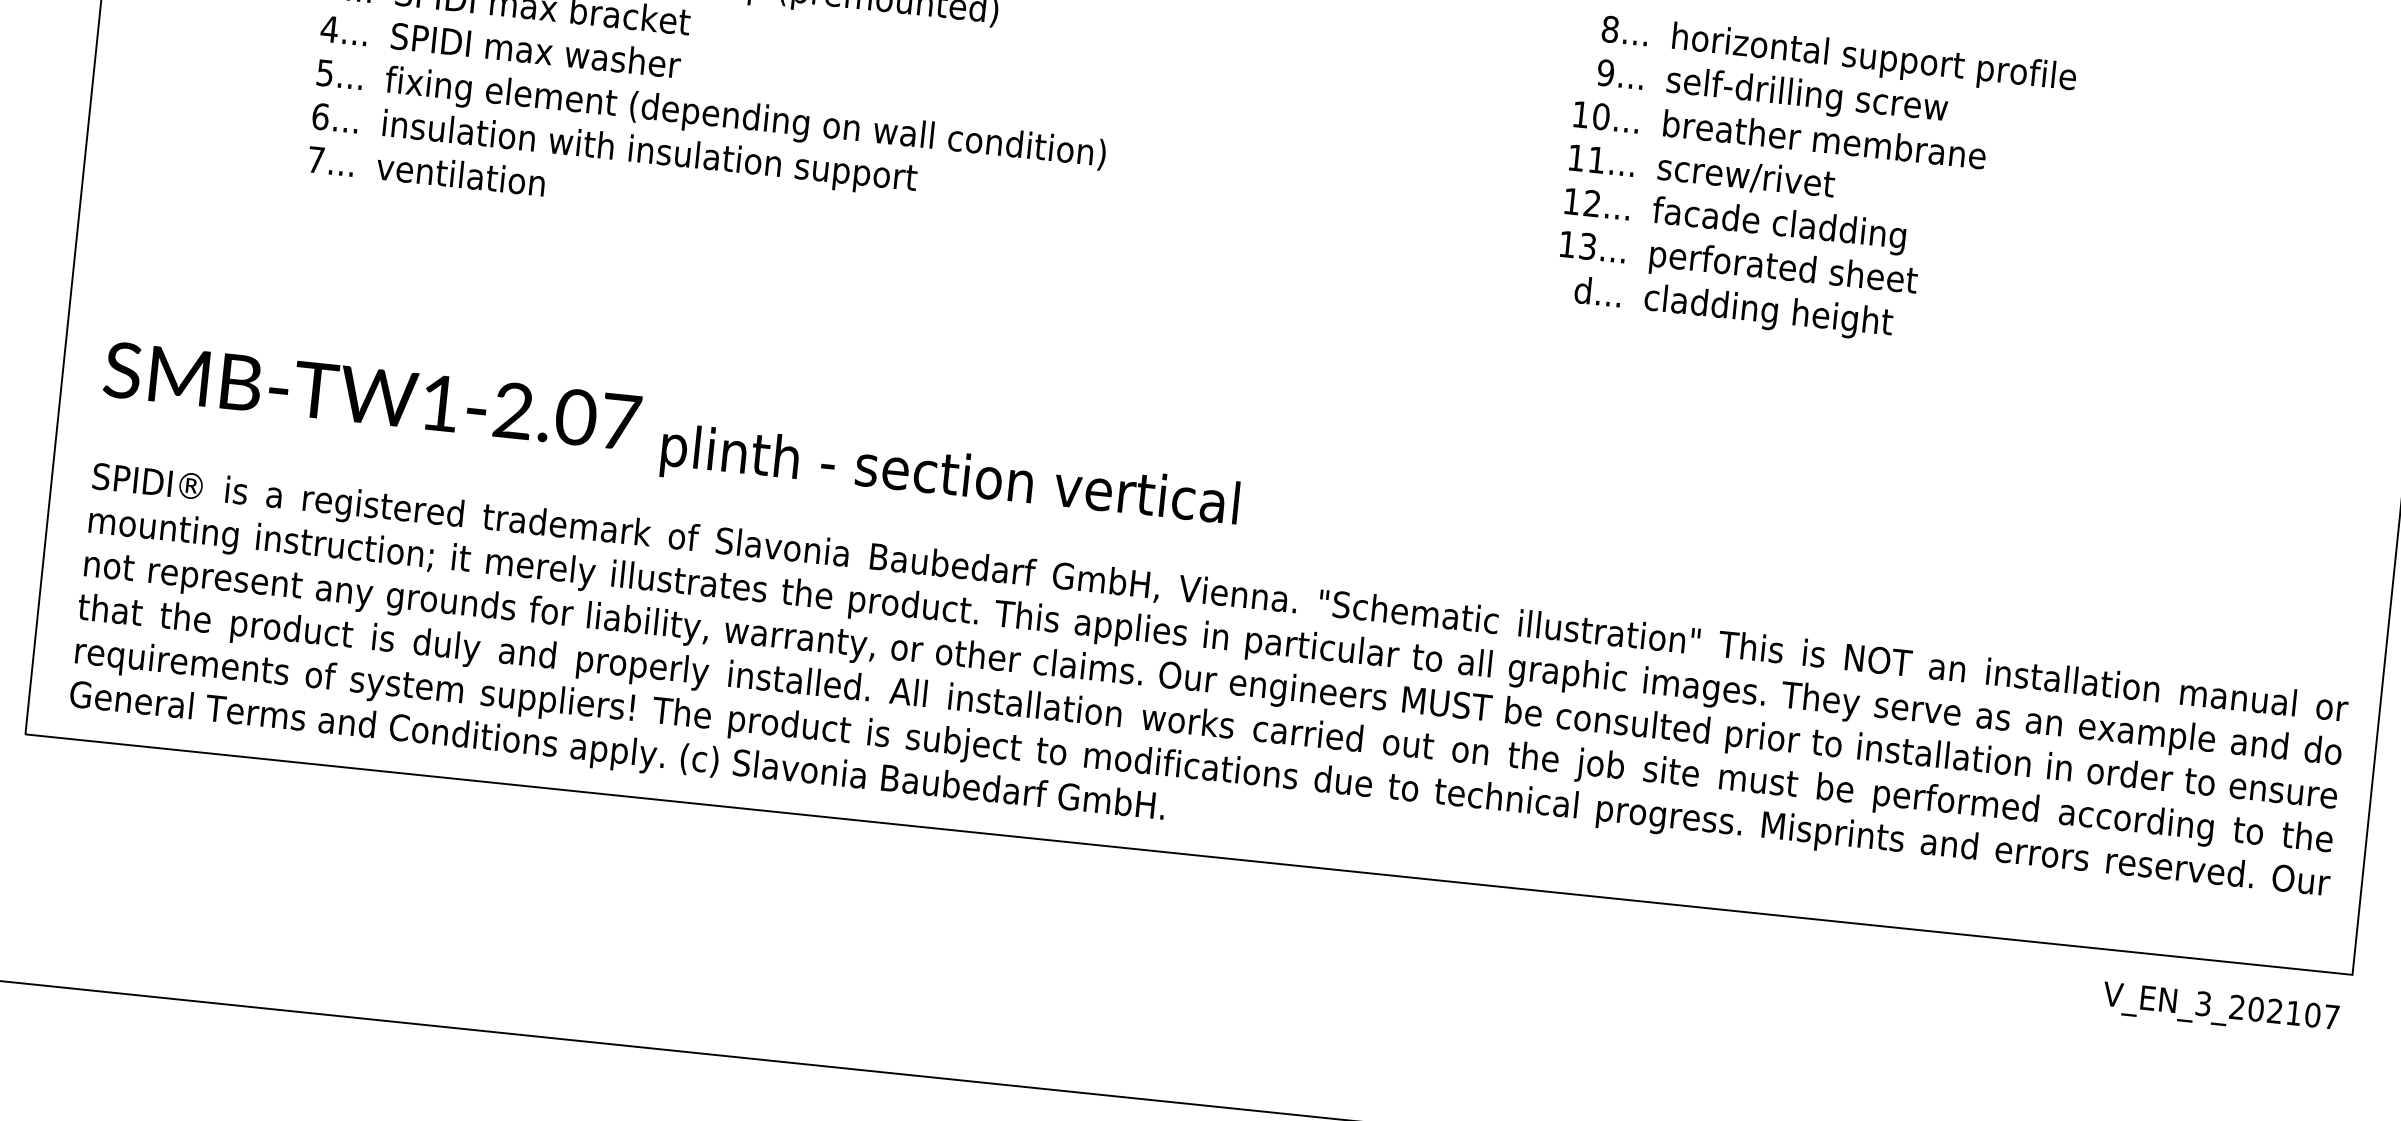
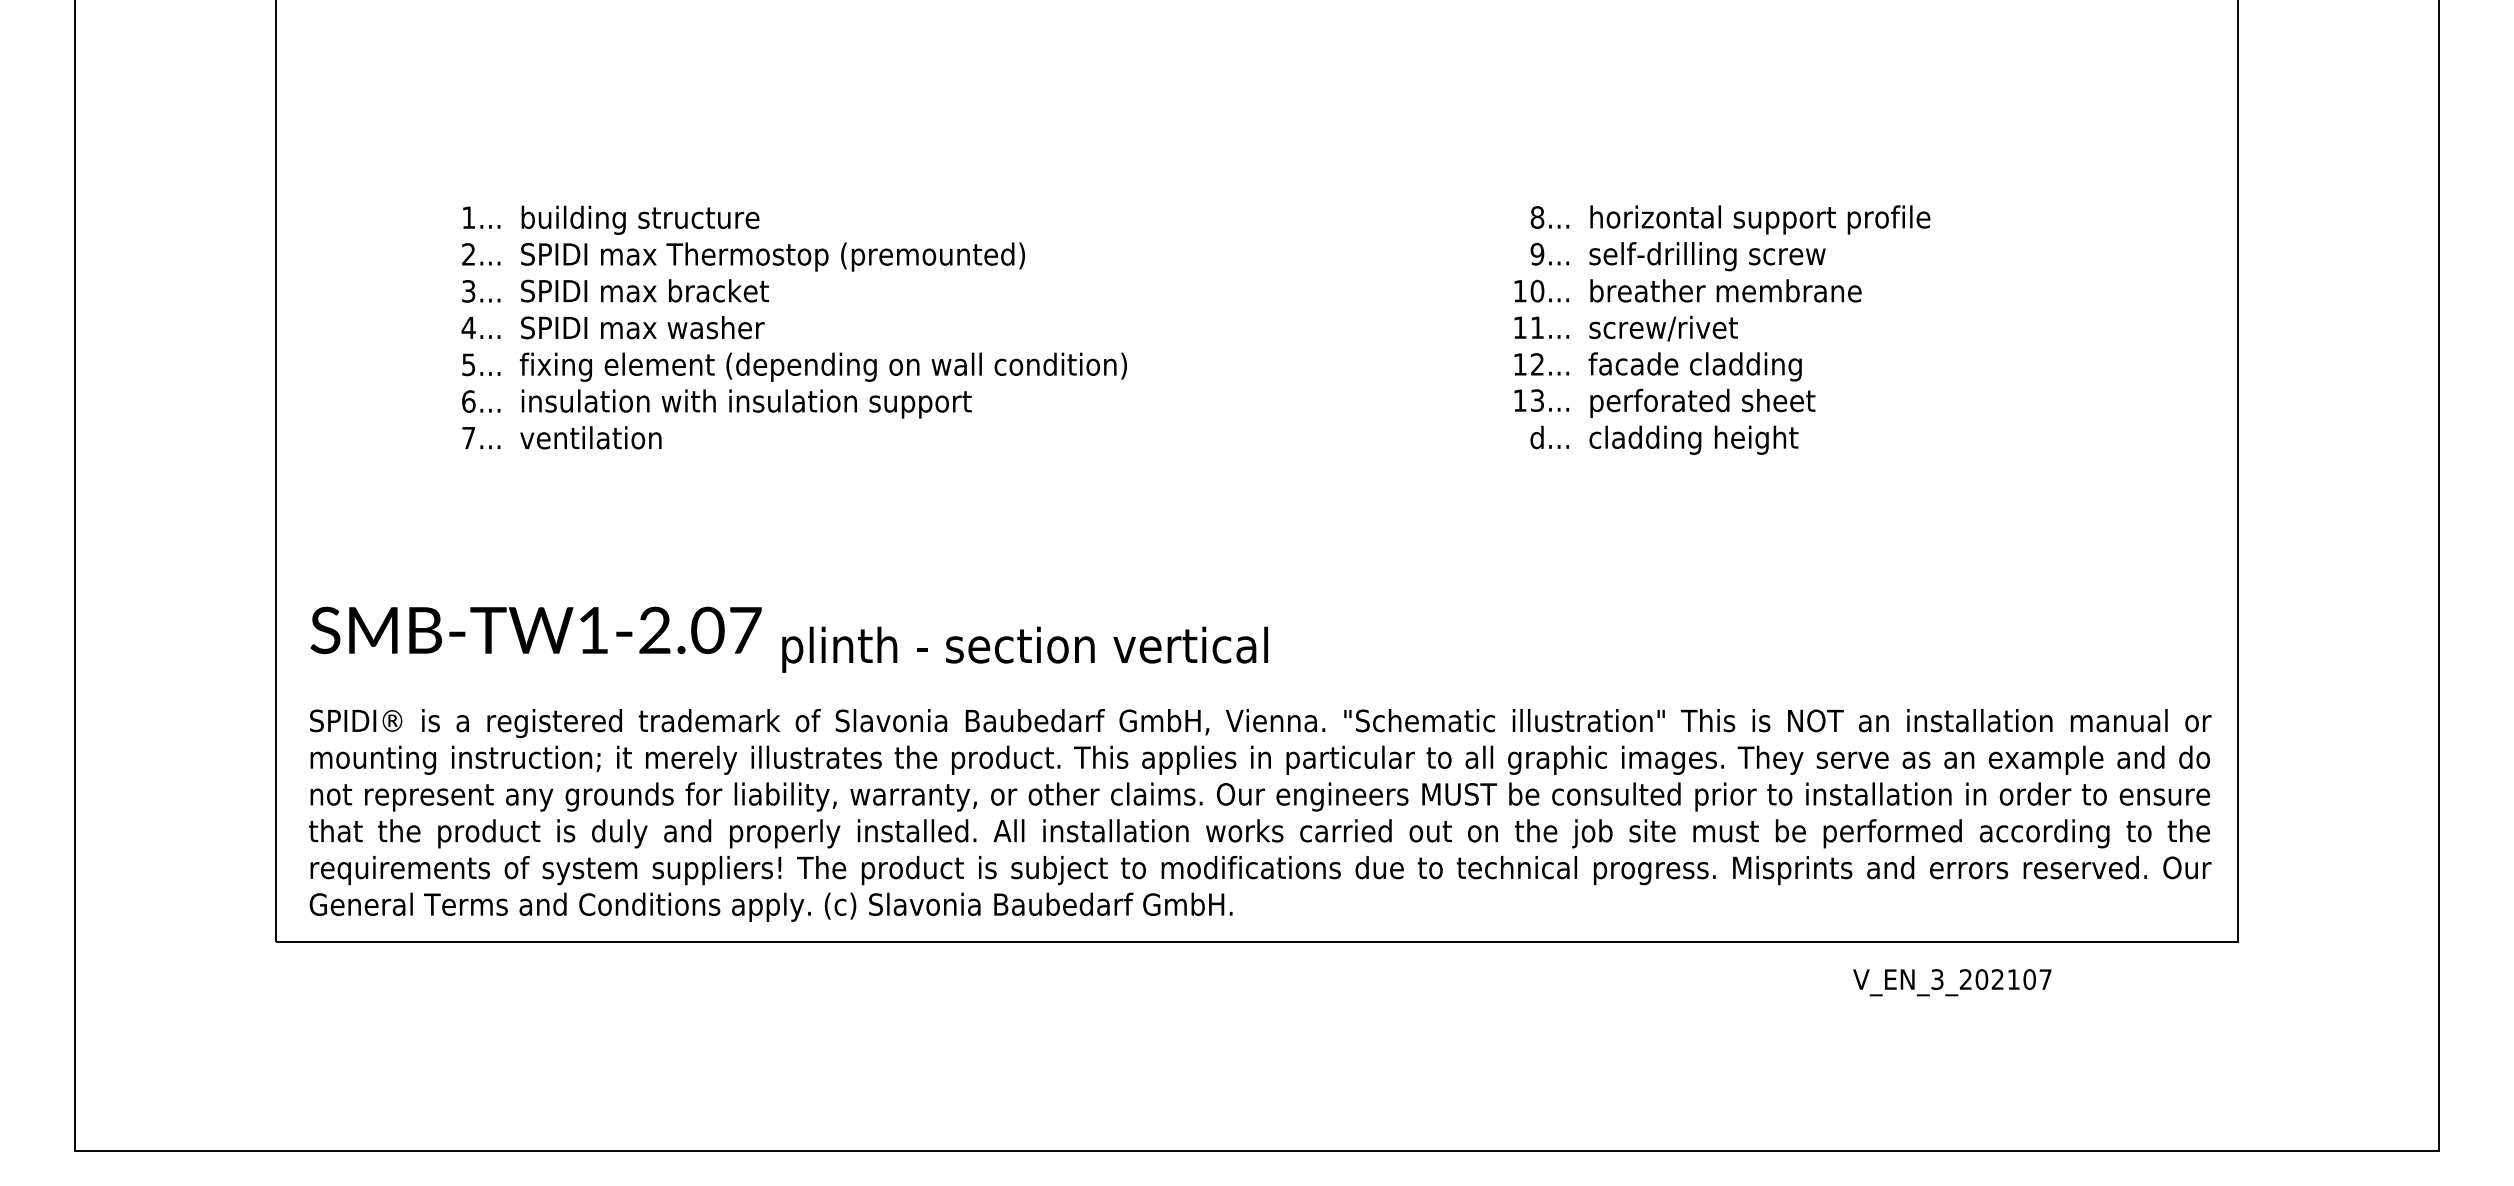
text: (2220, 1009) -> (1952, 982), moved

